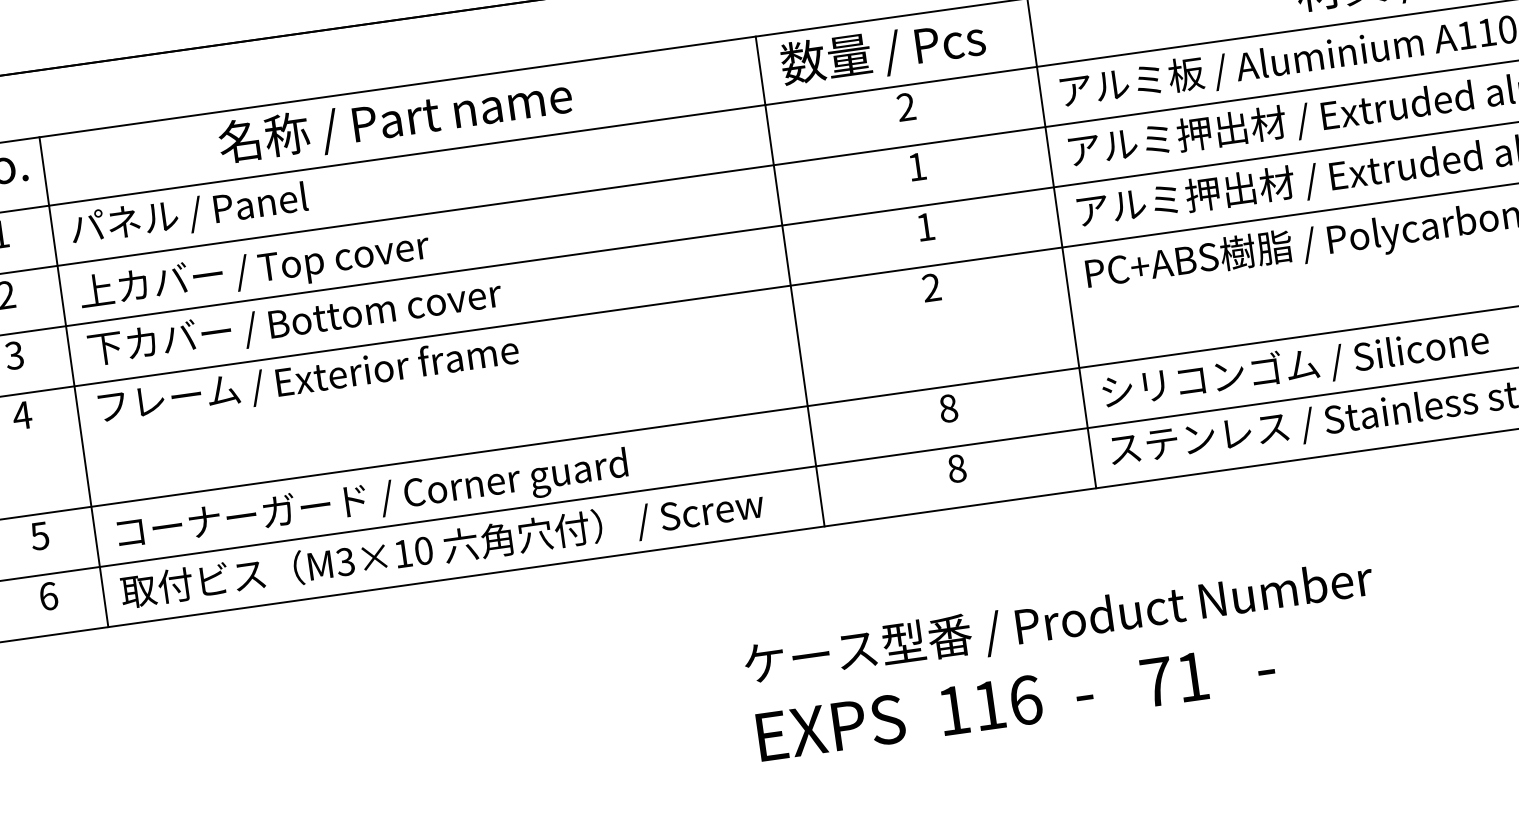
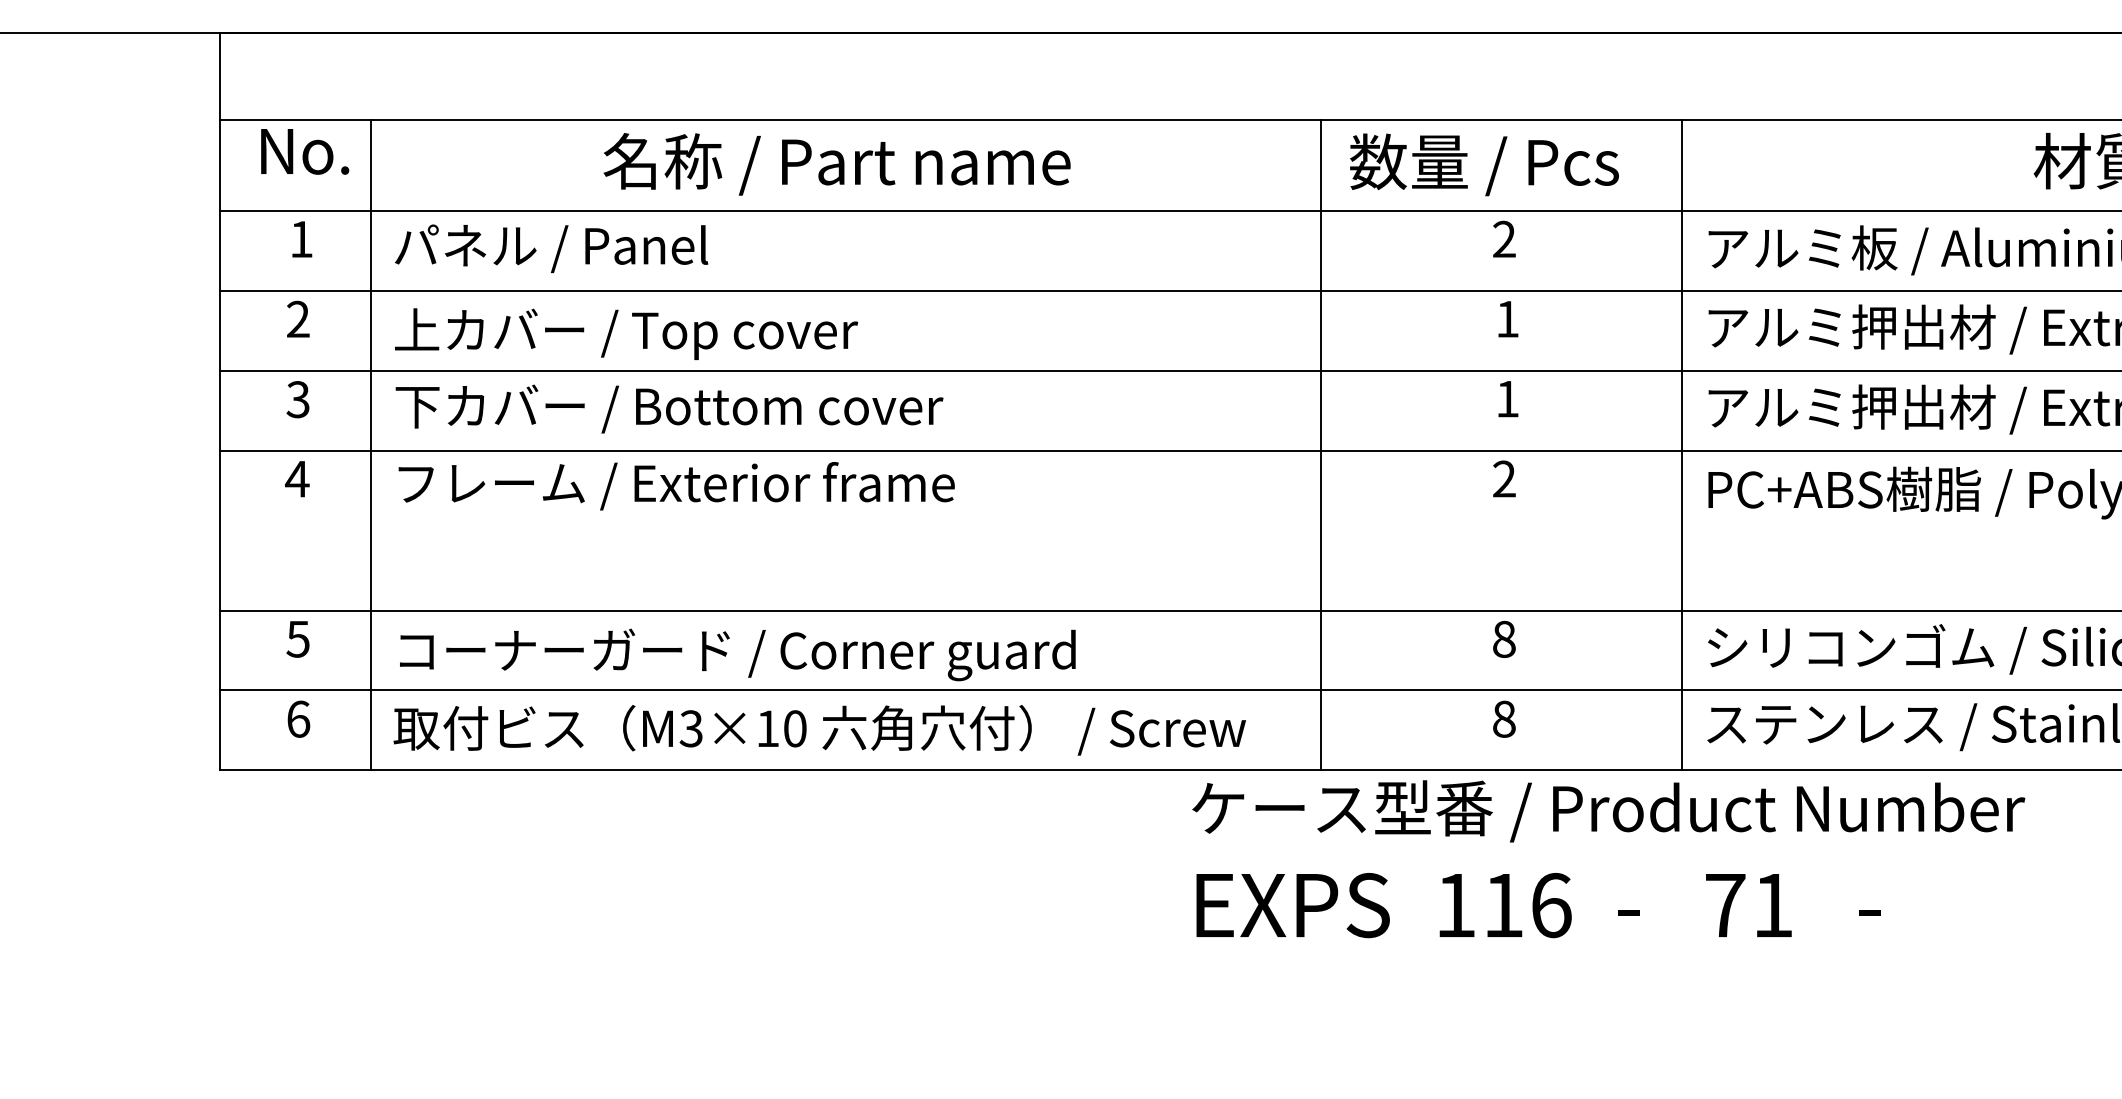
text: (1063, 659) -> (1608, 859), moved

